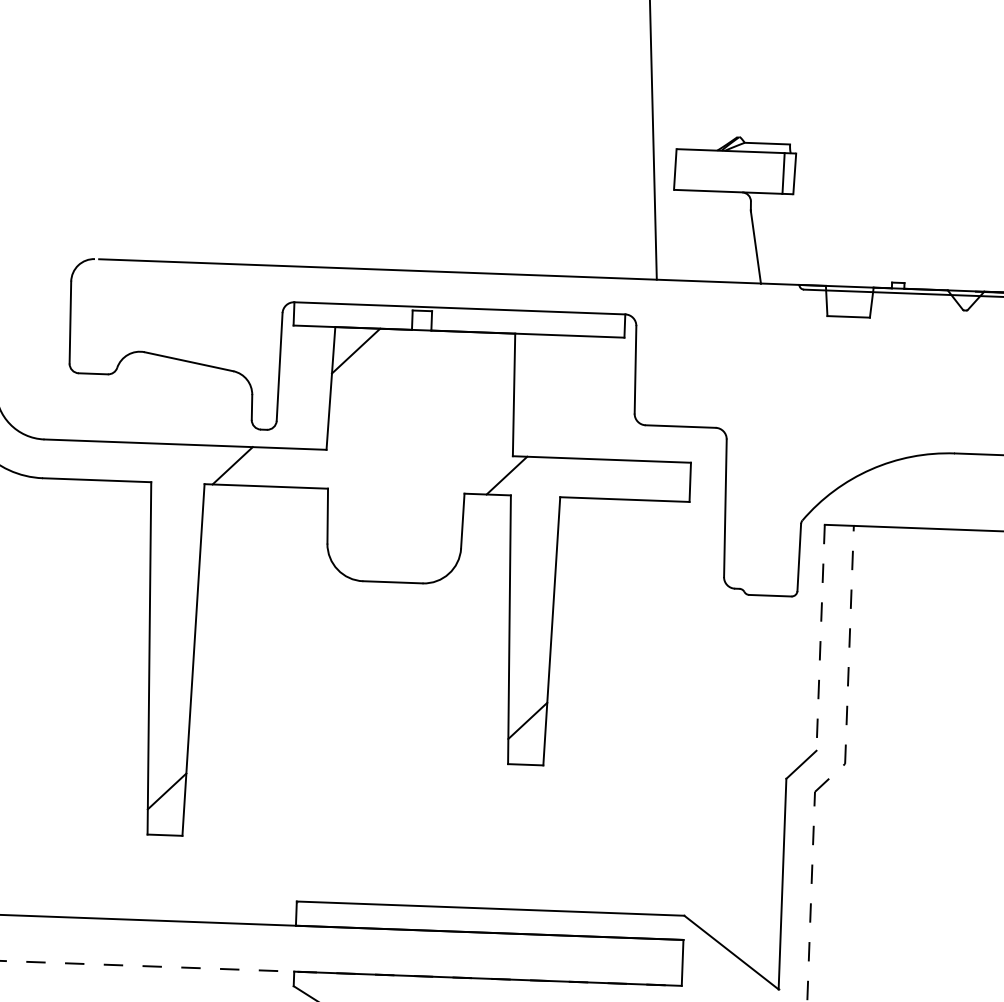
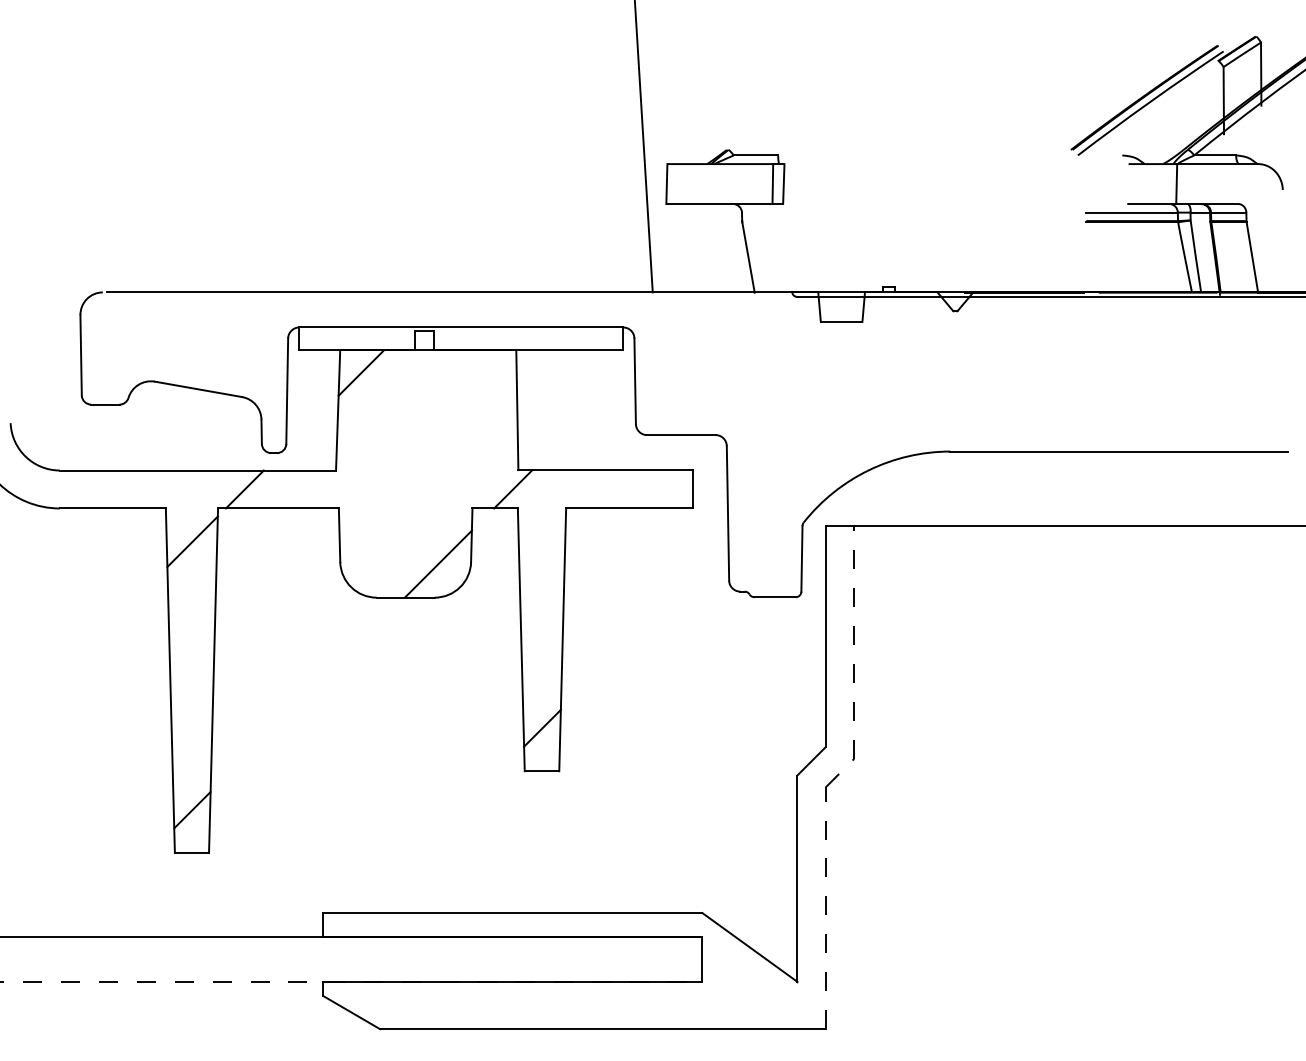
line: (177, 516) -> (192, 541), added
line: (426, 548) -> (437, 563), added
line: (820, 637) -> (825, 636), dashed -> solid

